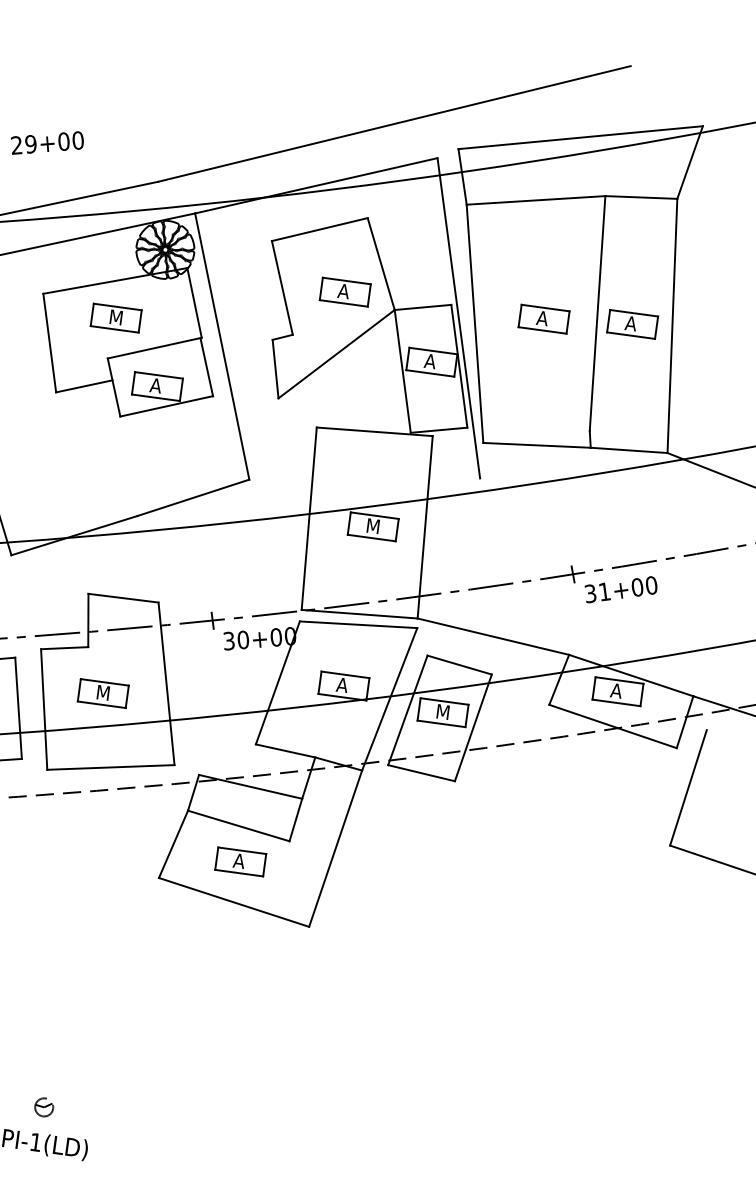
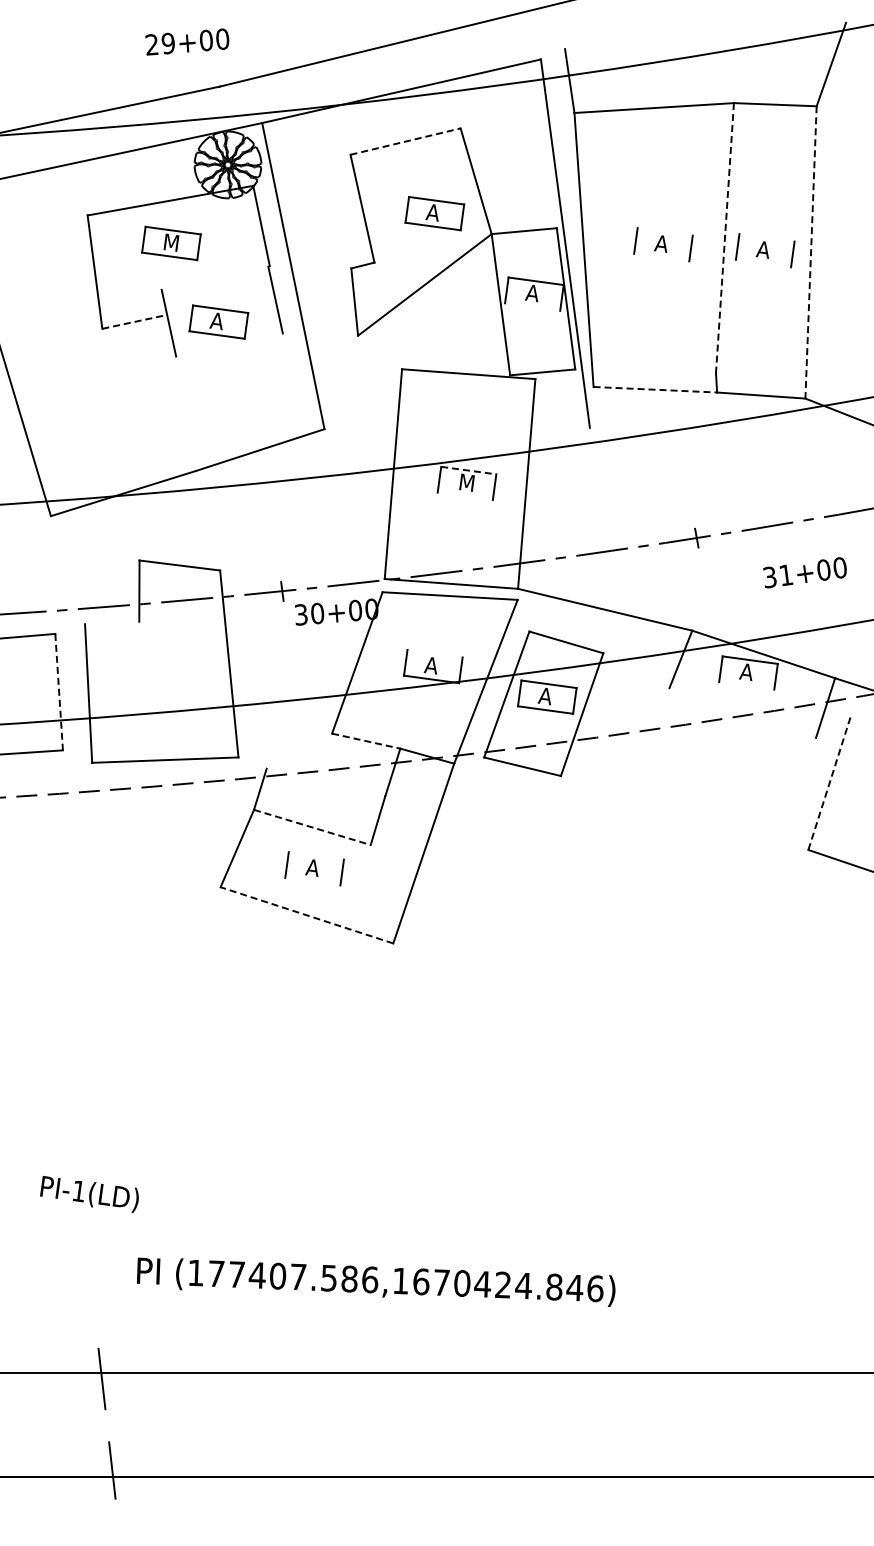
line: (580, 137) -> (705, 35), removed
text: (47, 142) -> (187, 41), moved
line: (319, 229) -> (405, 141), solid -> dashed
line: (544, 307) -> (664, 231), removed
line: (633, 312) -> (766, 237), removed
line: (597, 313) -> (724, 238), solid -> dashed
line: (672, 326) -> (811, 252), solid -> dashed
line: (542, 330) -> (661, 257), removed
line: (631, 335) -> (763, 263), removed
line: (154, 347) -> (215, 277), removed
line: (430, 372) -> (532, 306), removed
line: (84, 386) -> (135, 321), solid -> dashed
line: (166, 406) -> (229, 344), removed
line: (537, 445) -> (655, 389), solid -> dashed
line: (374, 515) -> (468, 470), solid -> dashed
line: (371, 538) -> (464, 496), removed
text: (620, 589) -> (804, 572), moved
line: (64, 647) -> (112, 622), removed
line: (344, 674) -> (434, 653), removed
part: (103, 692) -> (156, 674), removed
line: (616, 702) -> (746, 685), removed
line: (18, 708) -> (59, 692), solid -> dashed
text: (442, 712) -> (546, 696), M -> A
line: (612, 726) -> (742, 712), removed
line: (285, 751) -> (366, 741), solid -> dashed
line: (250, 786) -> (325, 782), removed
line: (688, 787) -> (829, 783), solid -> dashed
line: (238, 826) -> (312, 827), solid -> dashed
line: (241, 850) -> (315, 855), removed
line: (238, 872) -> (312, 881), removed
line: (233, 902) -> (306, 915), solid -> dashed
part: (44, 1106) -> (88, 1150), removed

